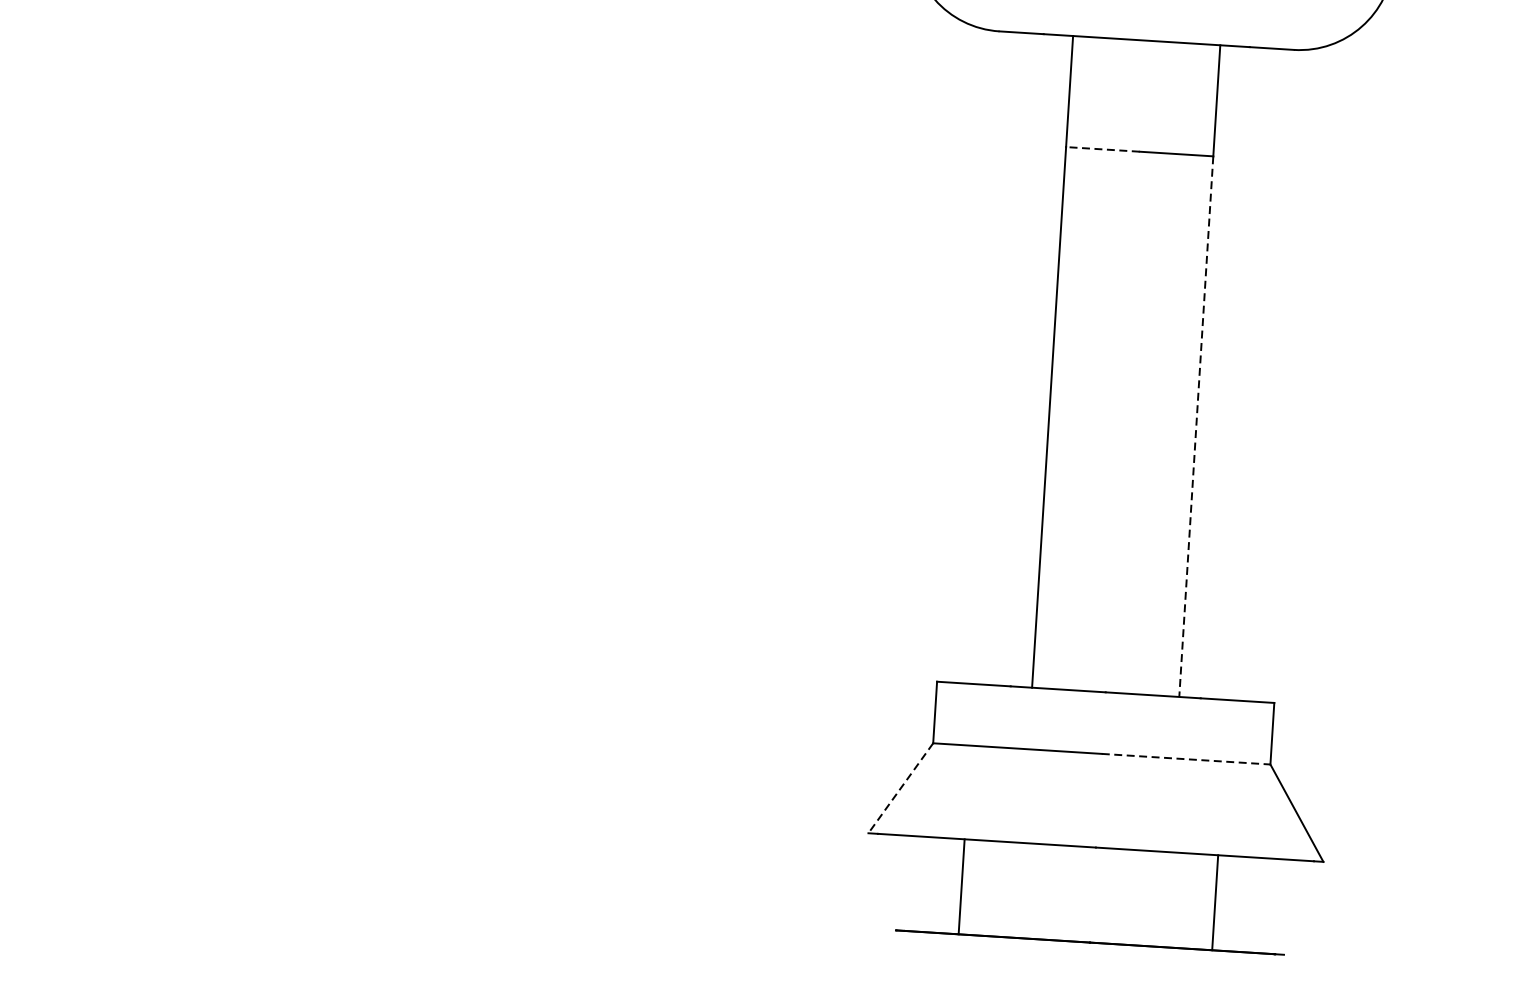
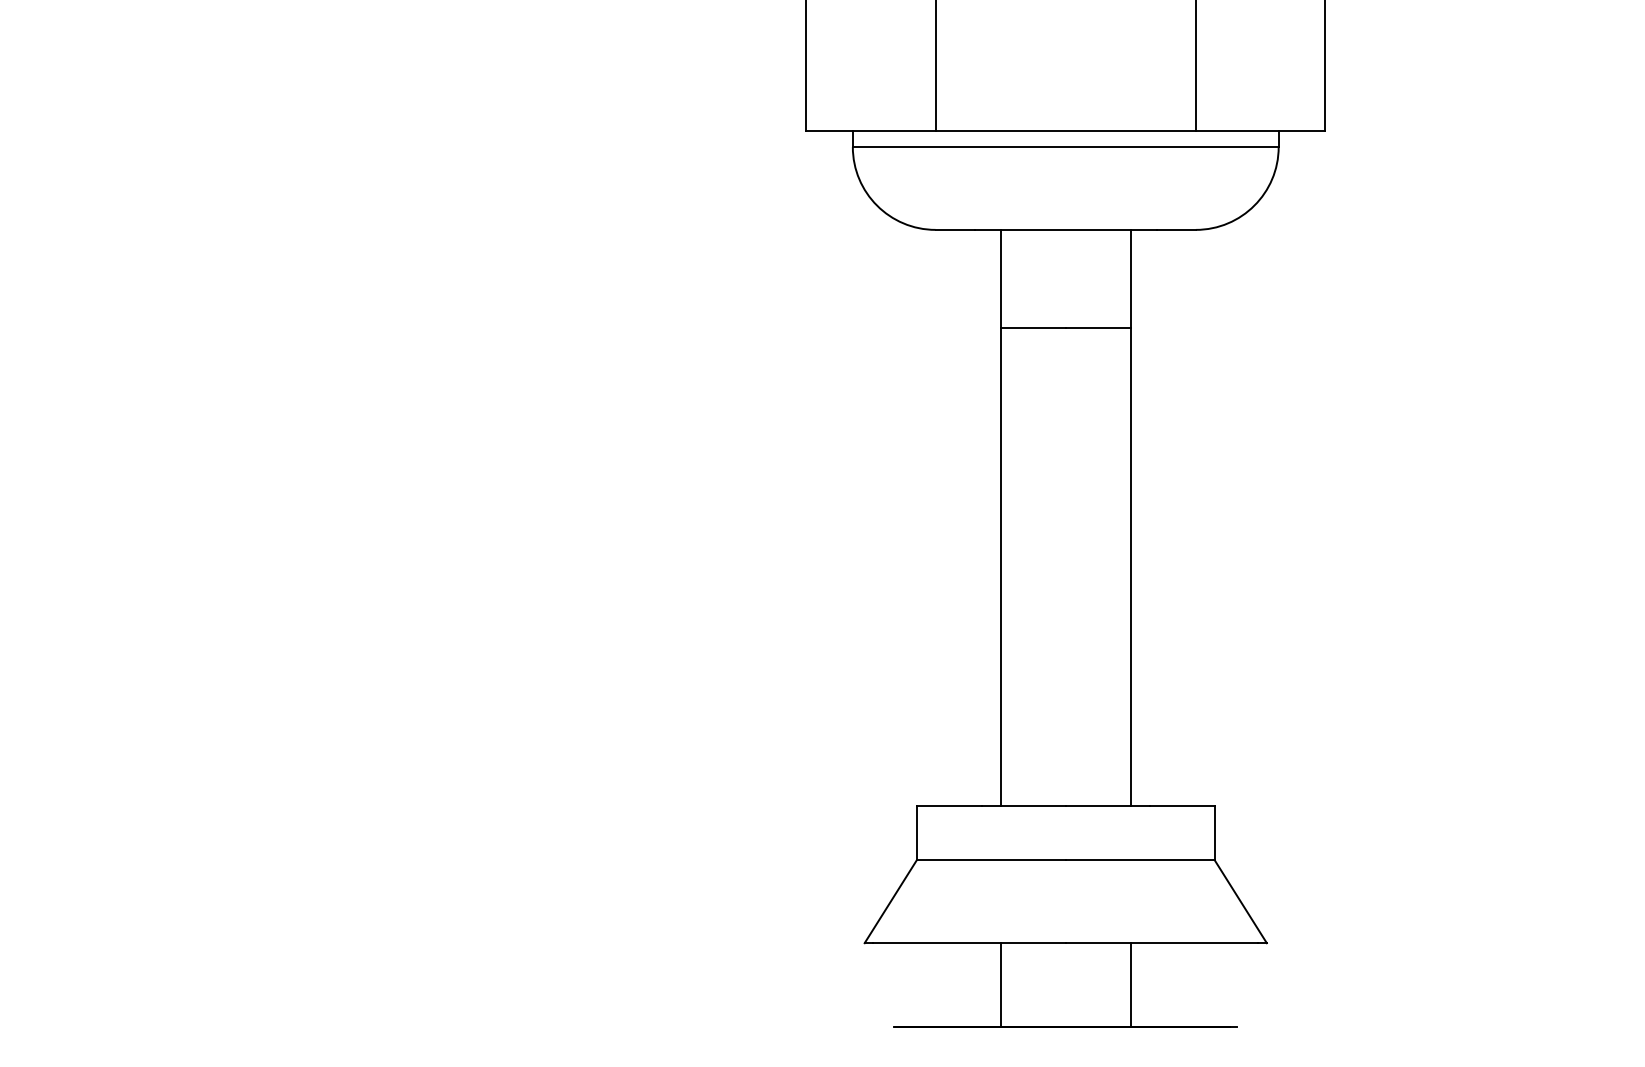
line: (1103, 149) -> (1033, 328), dashed -> solid
line: (1195, 427) -> (1130, 567), dashed -> solid
line: (1186, 759) -> (1140, 860), dashed -> solid
line: (900, 787) -> (890, 901), dashed -> solid
line: (961, 887) -> (1000, 985), moved
line: (1214, 903) -> (1130, 985), moved

